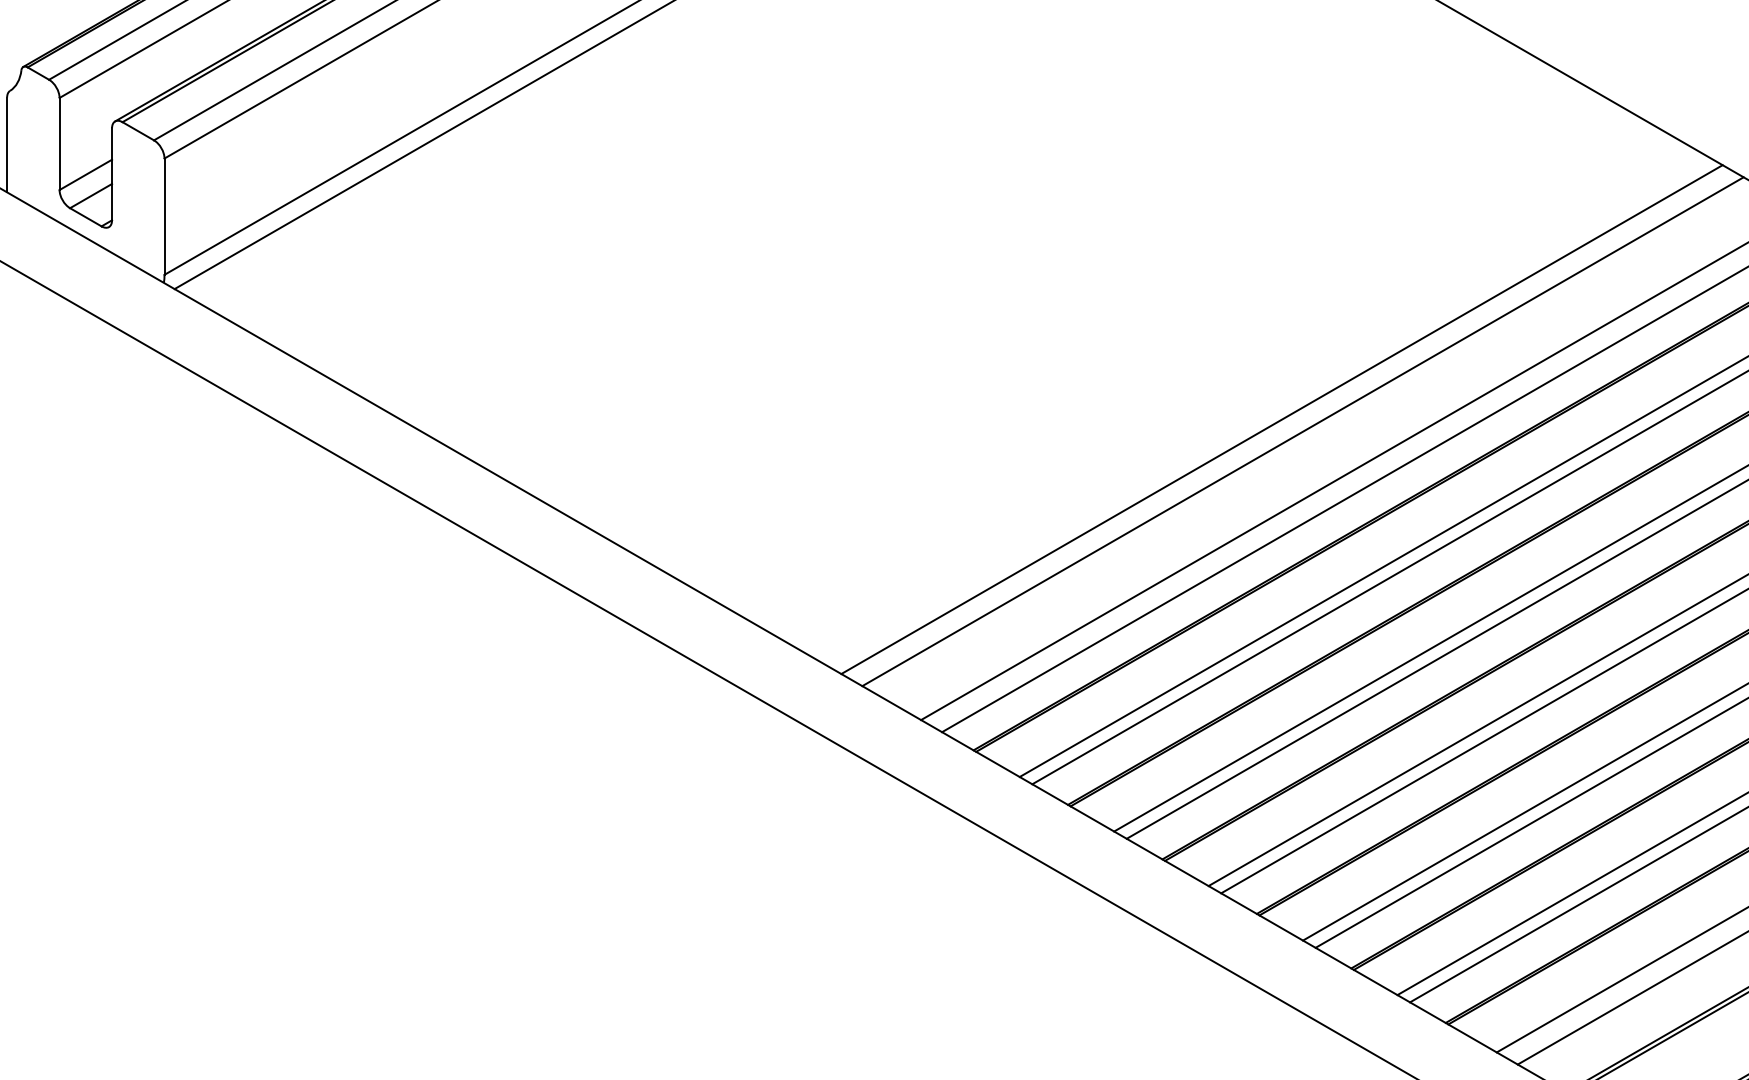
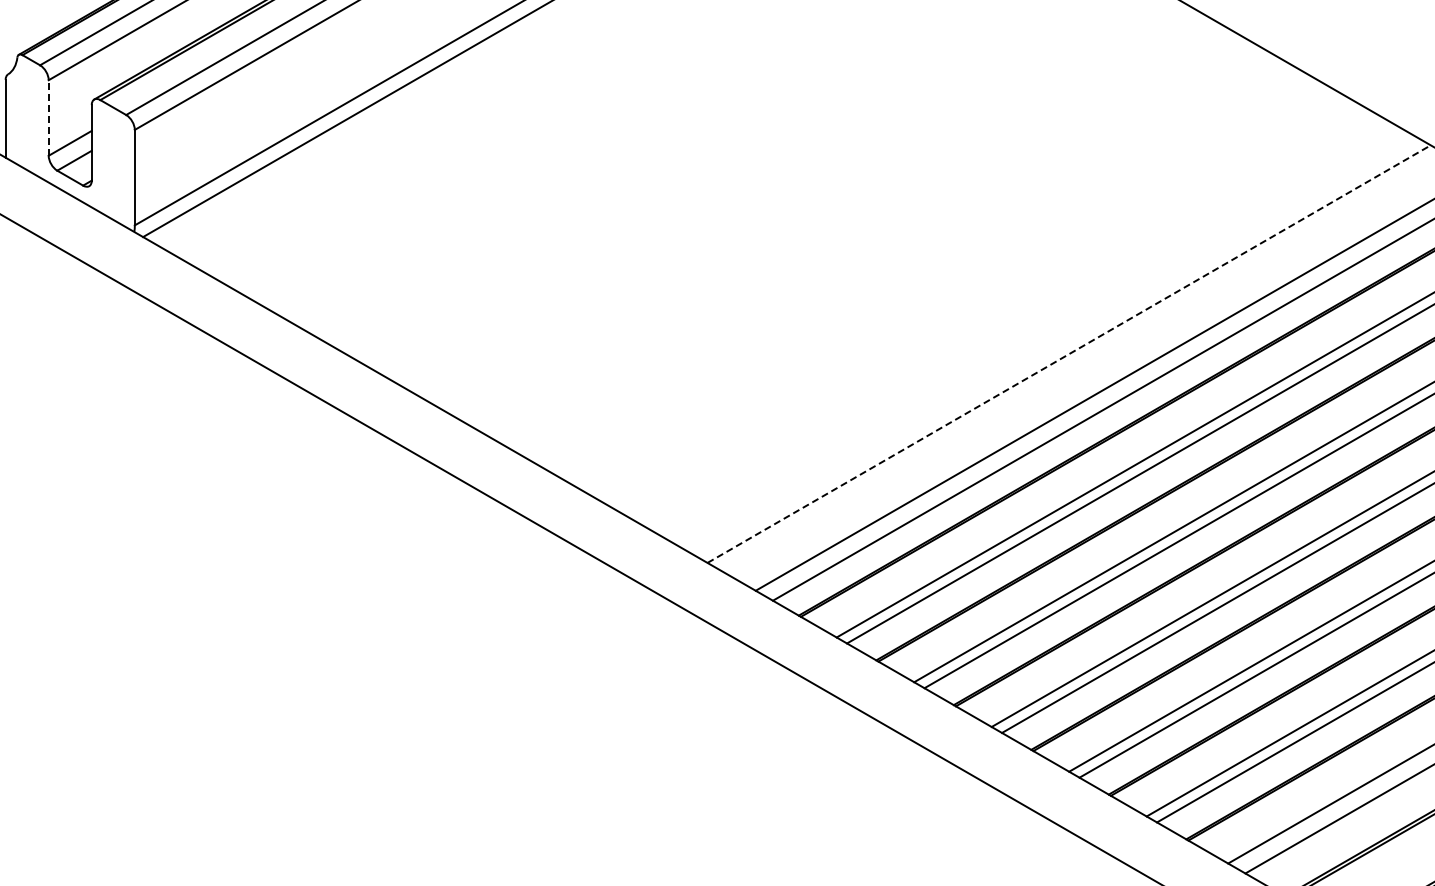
line: (59, 144) -> (48, 118), solid -> dashed
line: (1281, 418) -> (1051, 343), removed
line: (1303, 432) -> (1069, 354), solid -> dashed

